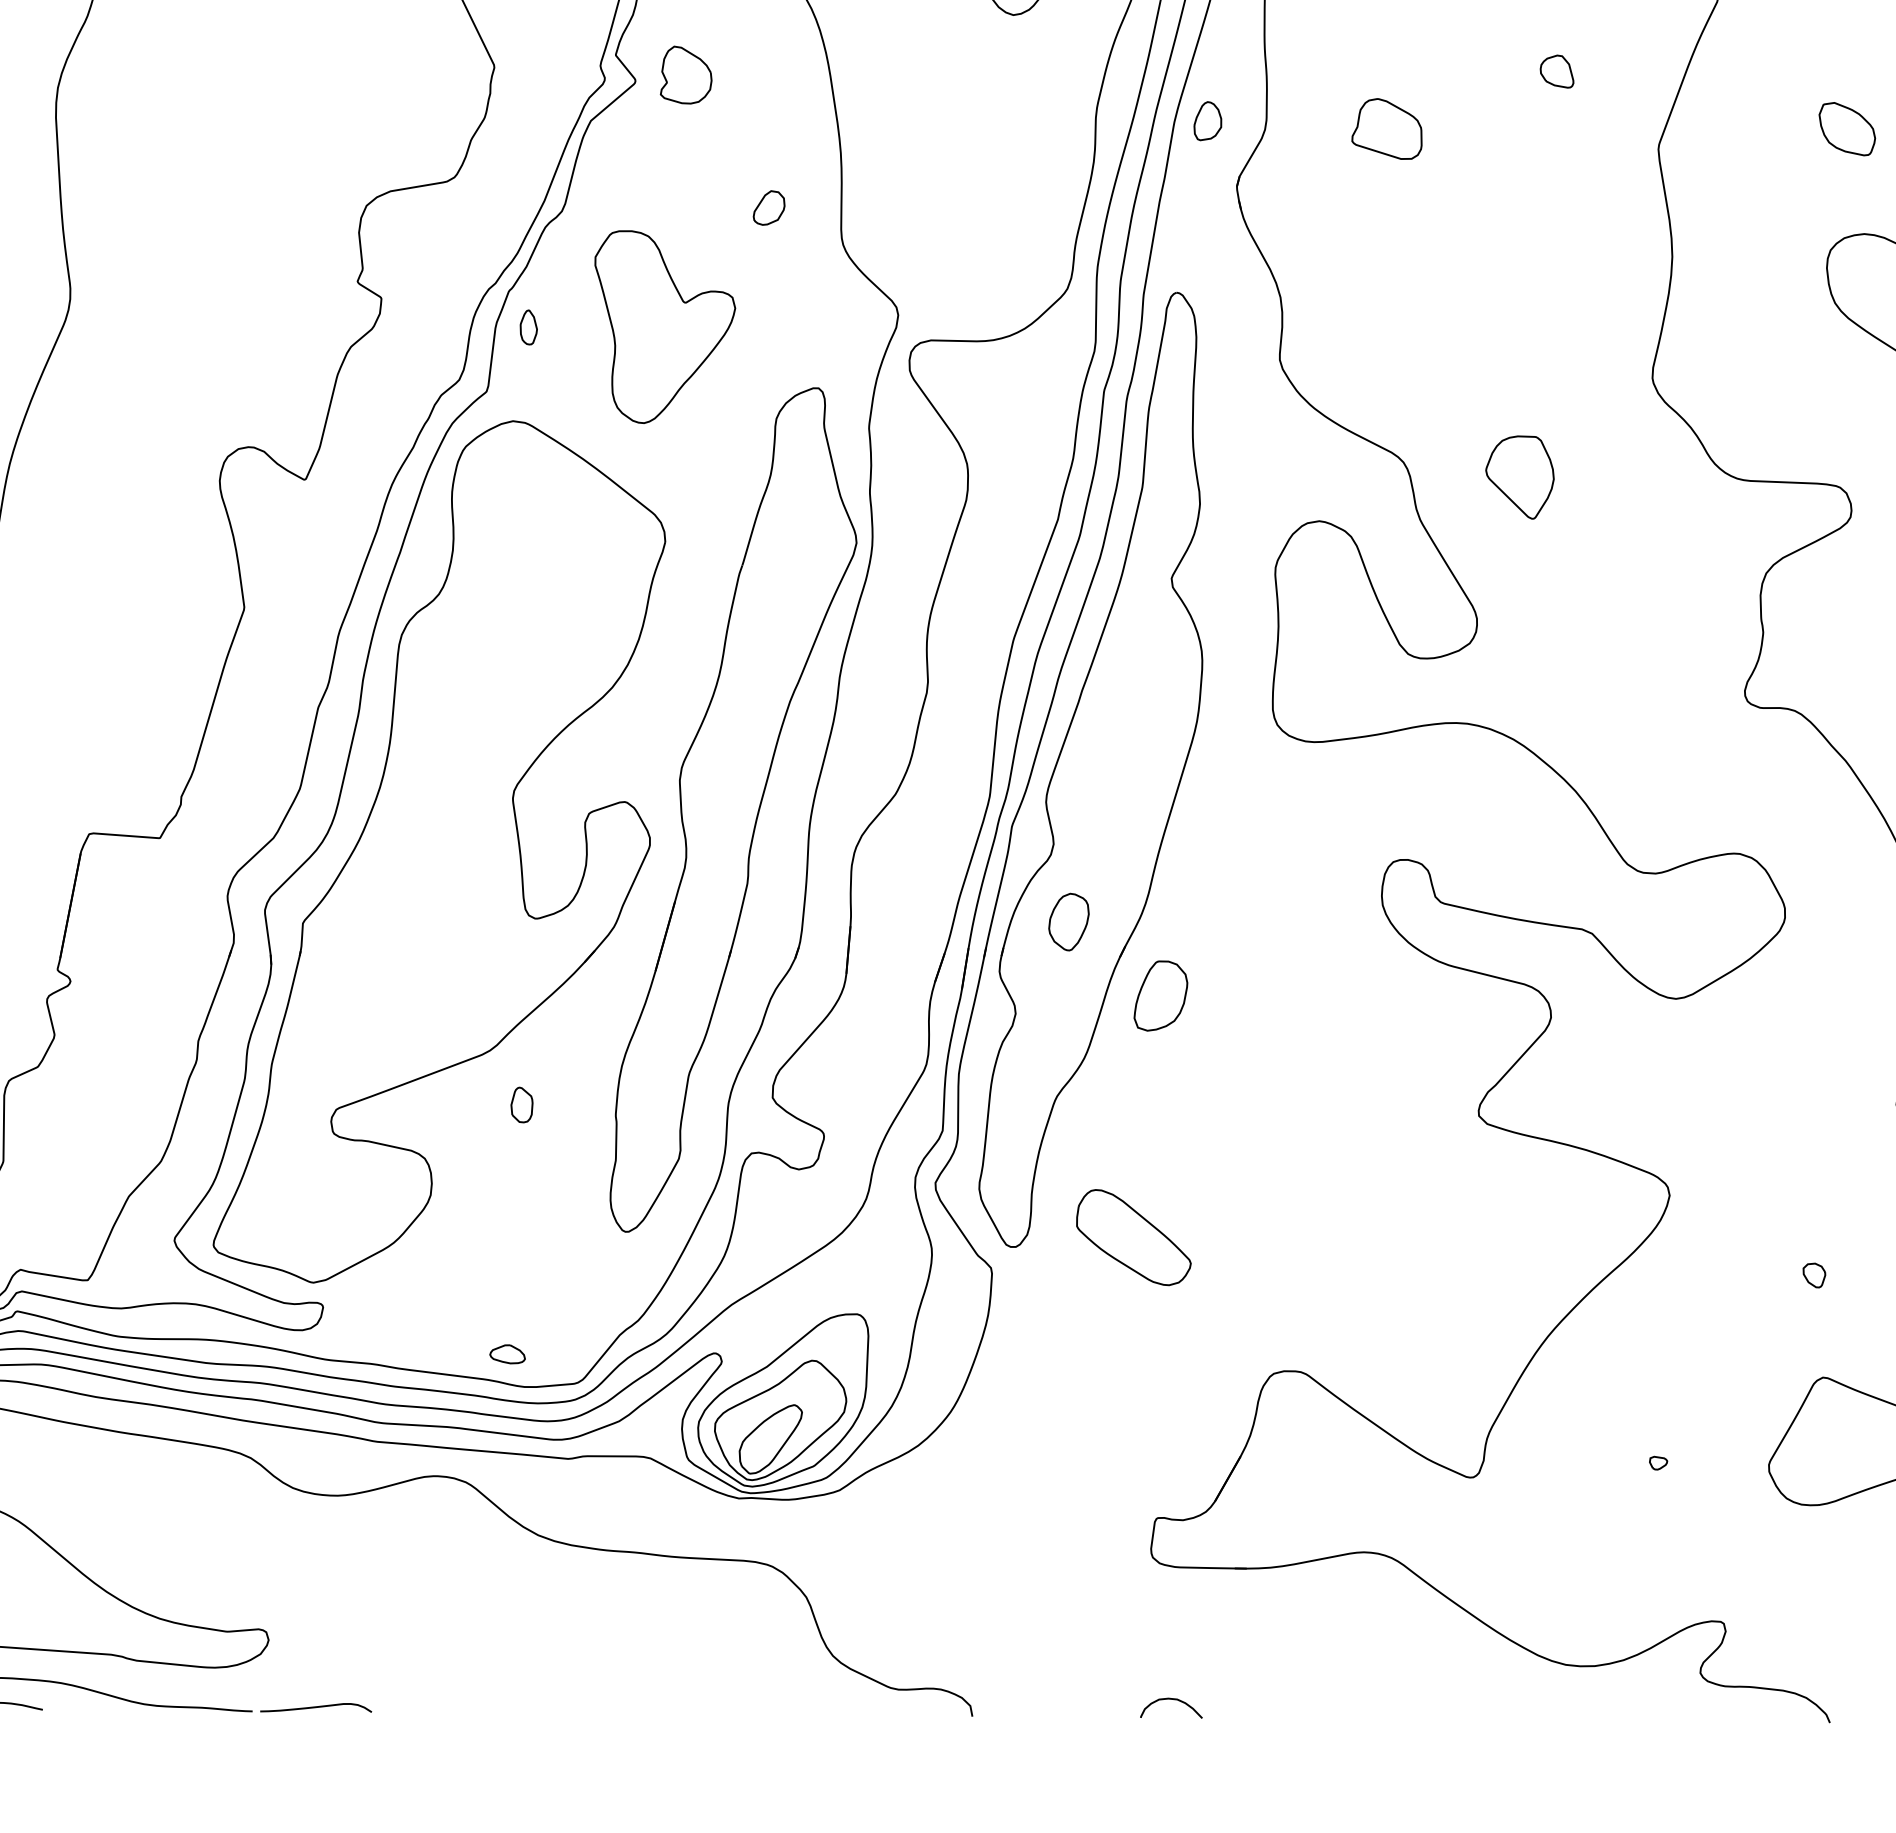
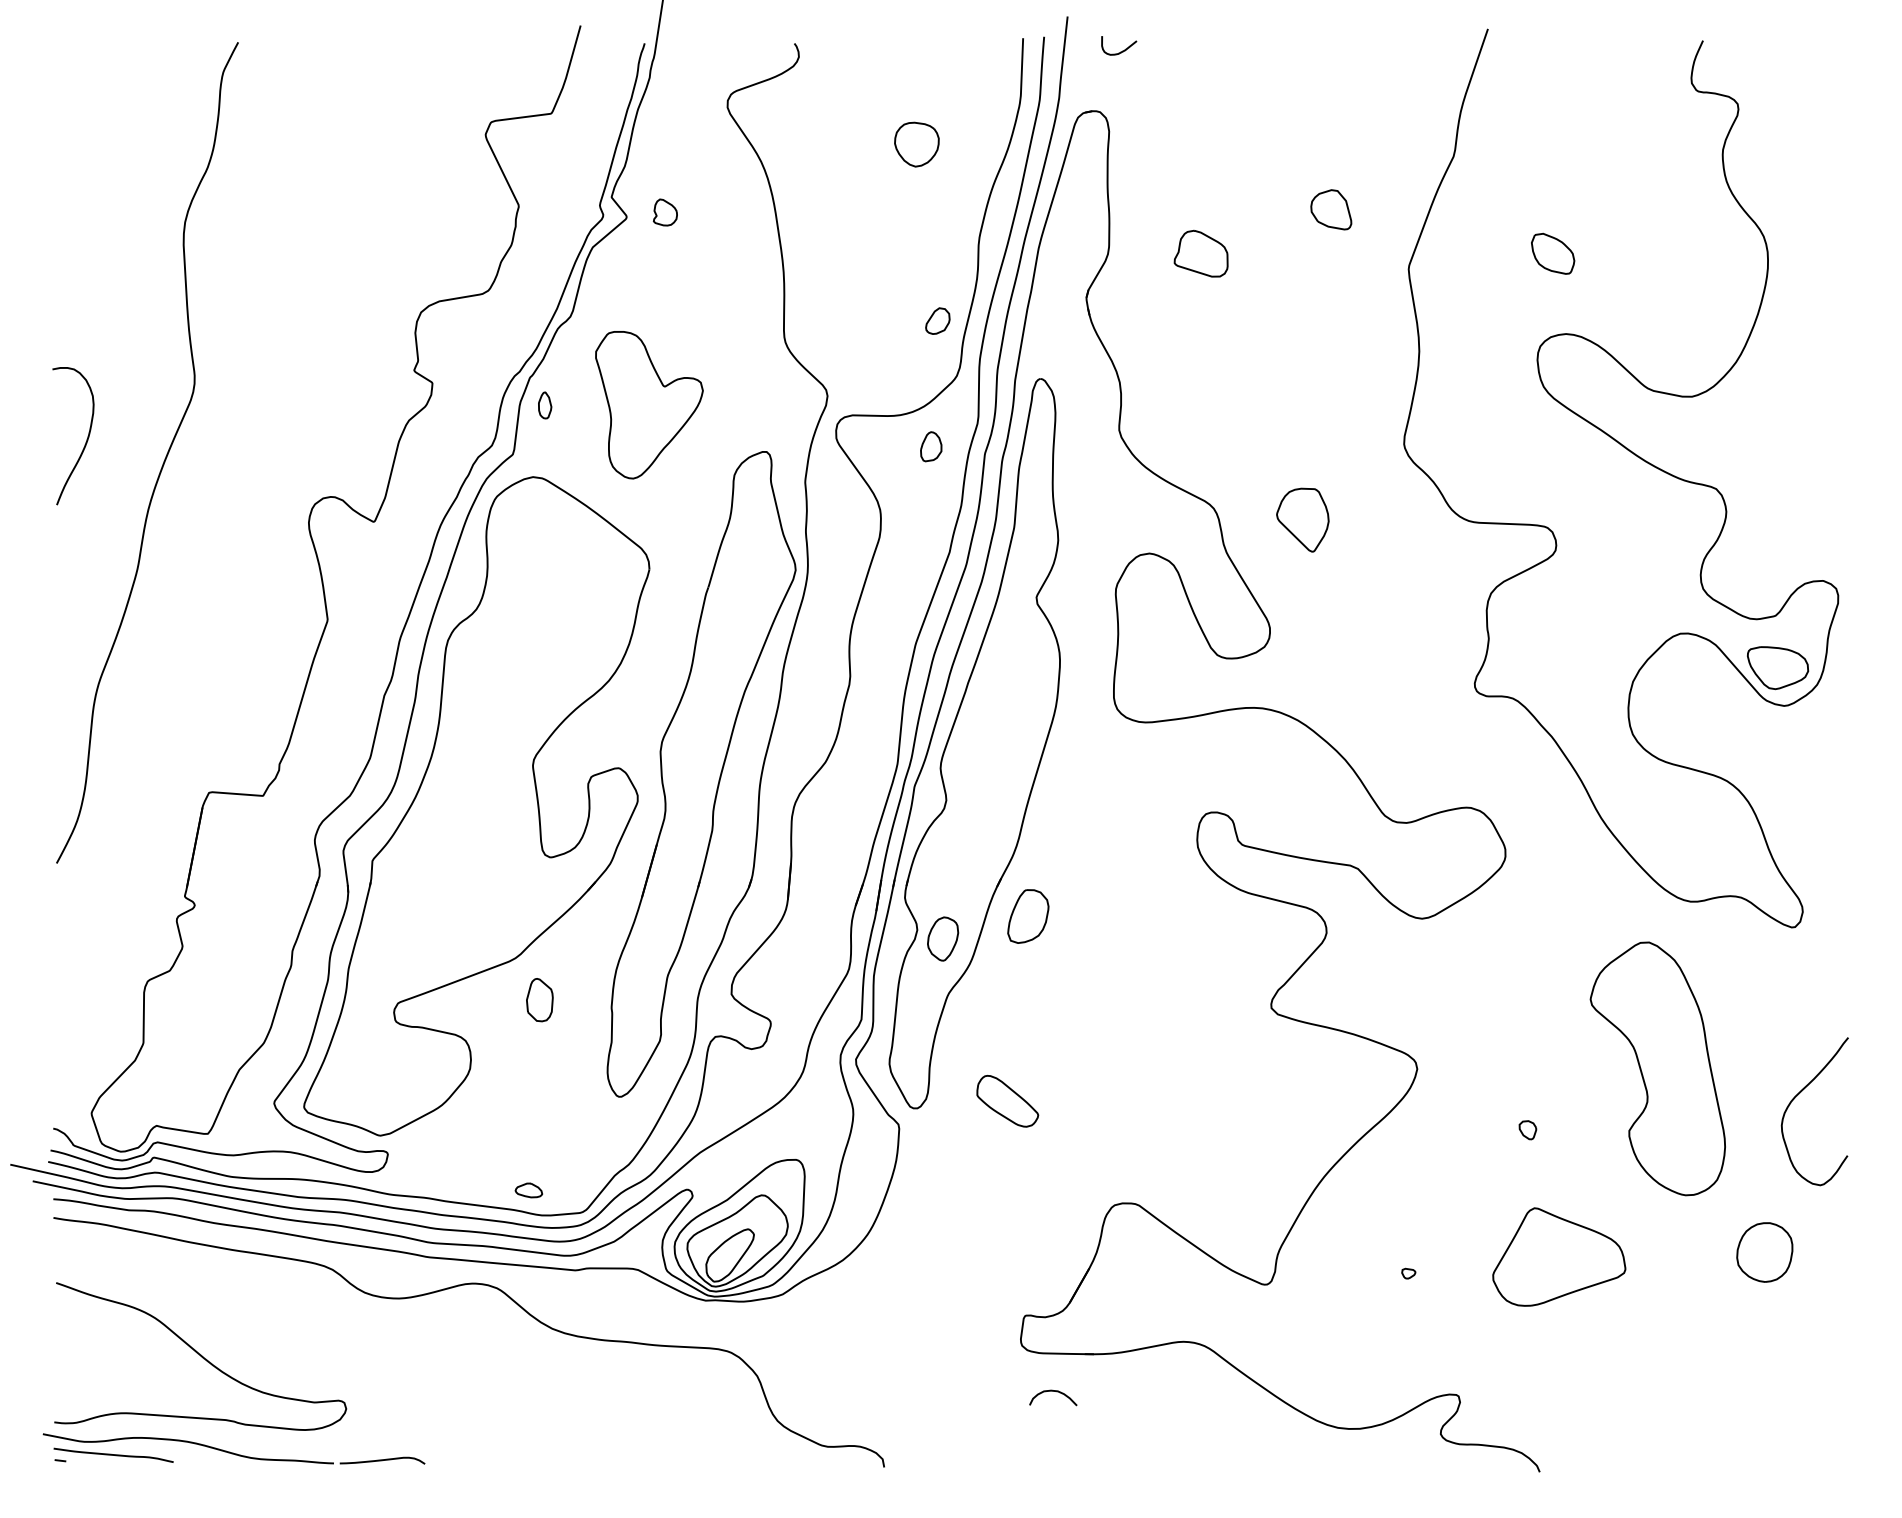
part: (1556, 71) -> (1330, 209), size x1.6
part: (686, 75) -> (665, 212), size x0.6
part: (1208, 120) -> (931, 446), moved
part: (768, 207) -> (937, 320), moved
part: (1069, 921) -> (943, 938), moved
part: (521, 1104) -> (539, 999), size x1.6
part: (1133, 1237) -> (1007, 1101), size x0.7
curve: (1175, 1701) -> (1056, 1392), moved

